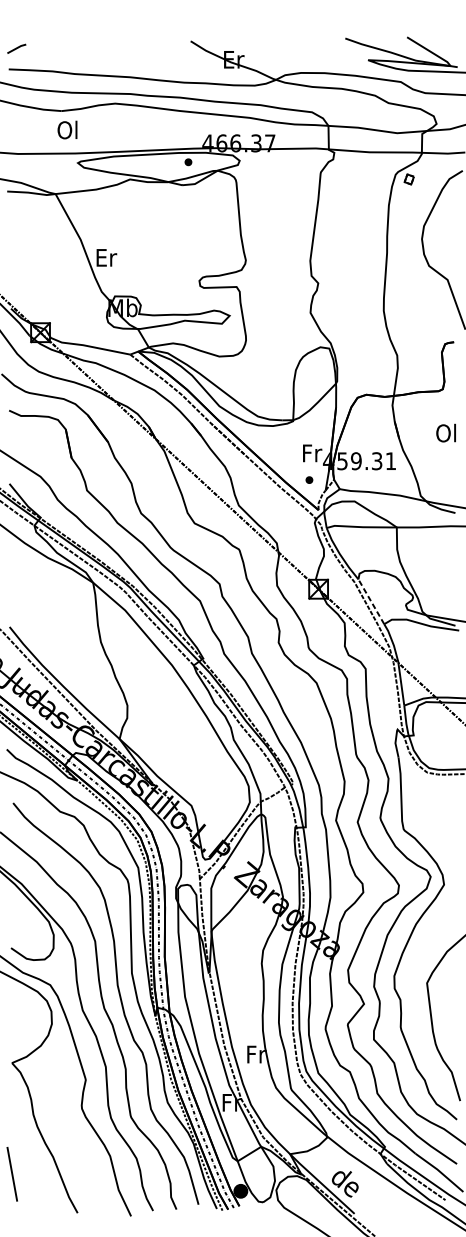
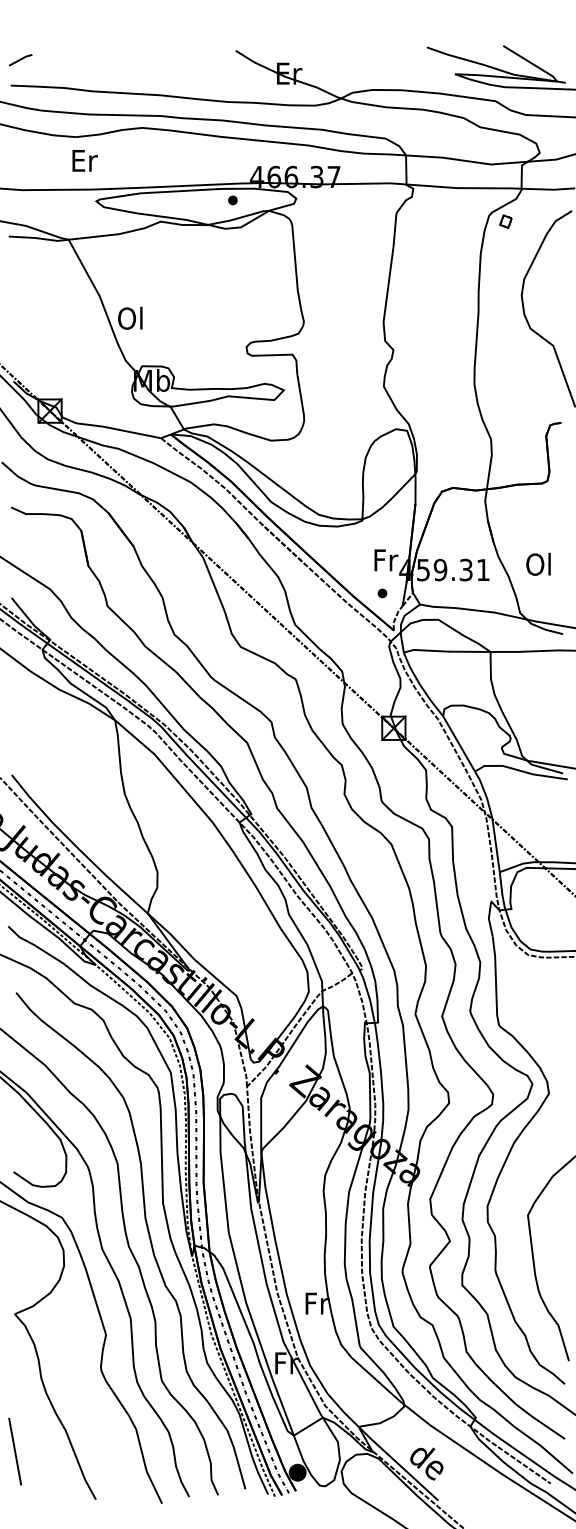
text: (68, 129) -> (84, 160), Ol -> Er
text: (106, 256) -> (131, 317), Er -> Ol
text: (446, 432) -> (538, 563), moved
line: (371, 601) -> (459, 743), dashed -> solid

